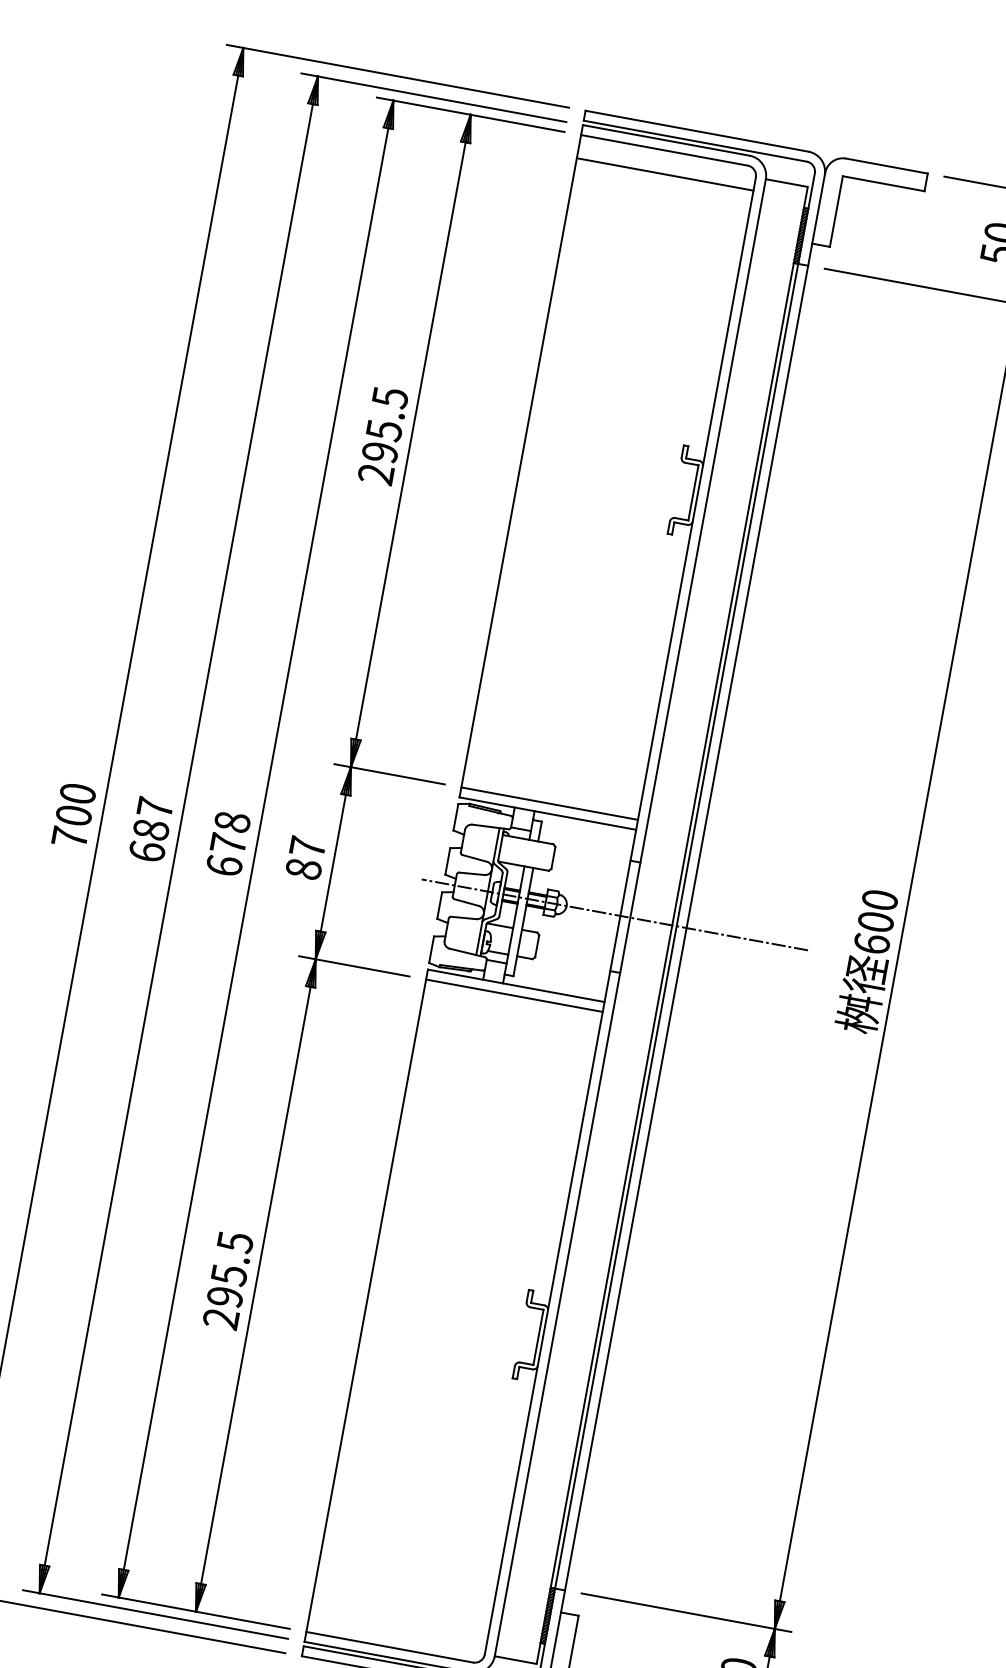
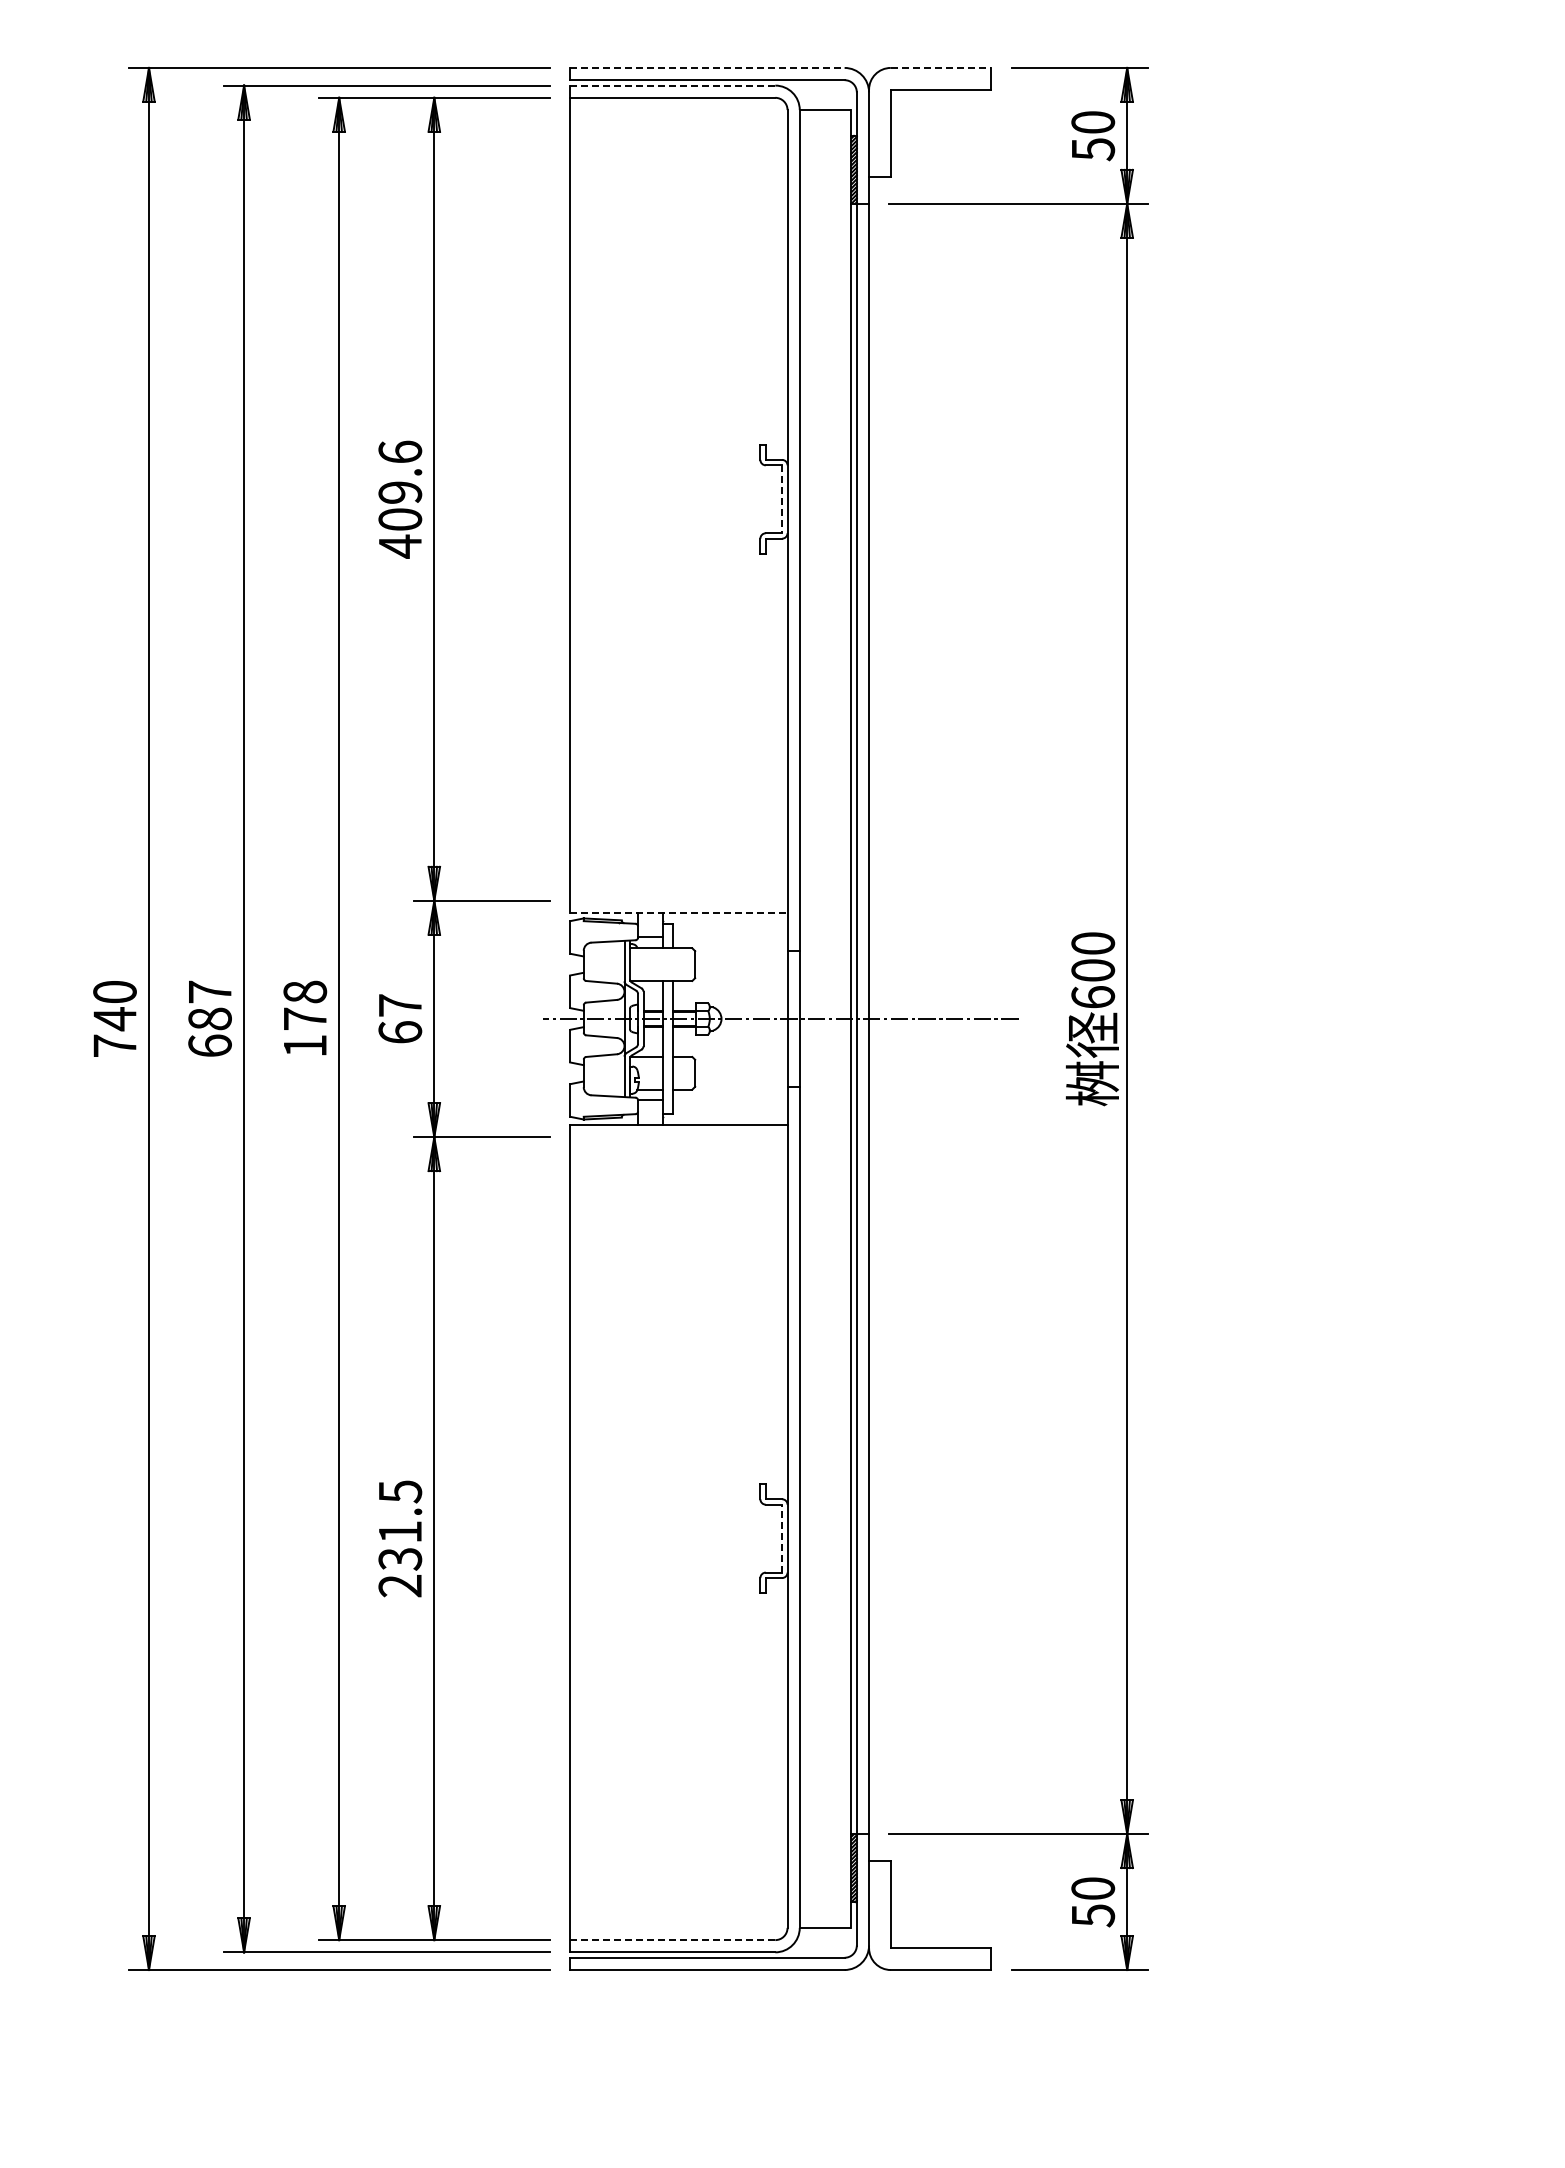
line: (697, 130) -> (707, 67), solid -> dashed
line: (666, 140) -> (672, 85), solid -> dashed
line: (887, 165) -> (941, 67), solid -> dashed
line: (664, 174) -> (678, 126), removed
text: (383, 436) -> (400, 499), 295.5 -> 409.6
line: (693, 493) -> (782, 499), solid -> dashed
line: (549, 803) -> (678, 900), removed
line: (547, 813) -> (678, 913), solid -> dashed
text: (73, 815) -> (114, 1019), 700 -> 740
text: (224, 865) -> (305, 1045), 678 -> 178
text: (303, 869) -> (400, 1032), 87 -> 67
line: (514, 995) -> (678, 1137), removed
text: (227, 1286) -> (400, 1545), 295.5 -> 231.5
line: (538, 1337) -> (782, 1538), solid -> dashed
line: (389, 1647) -> (672, 1940), solid -> dashed

